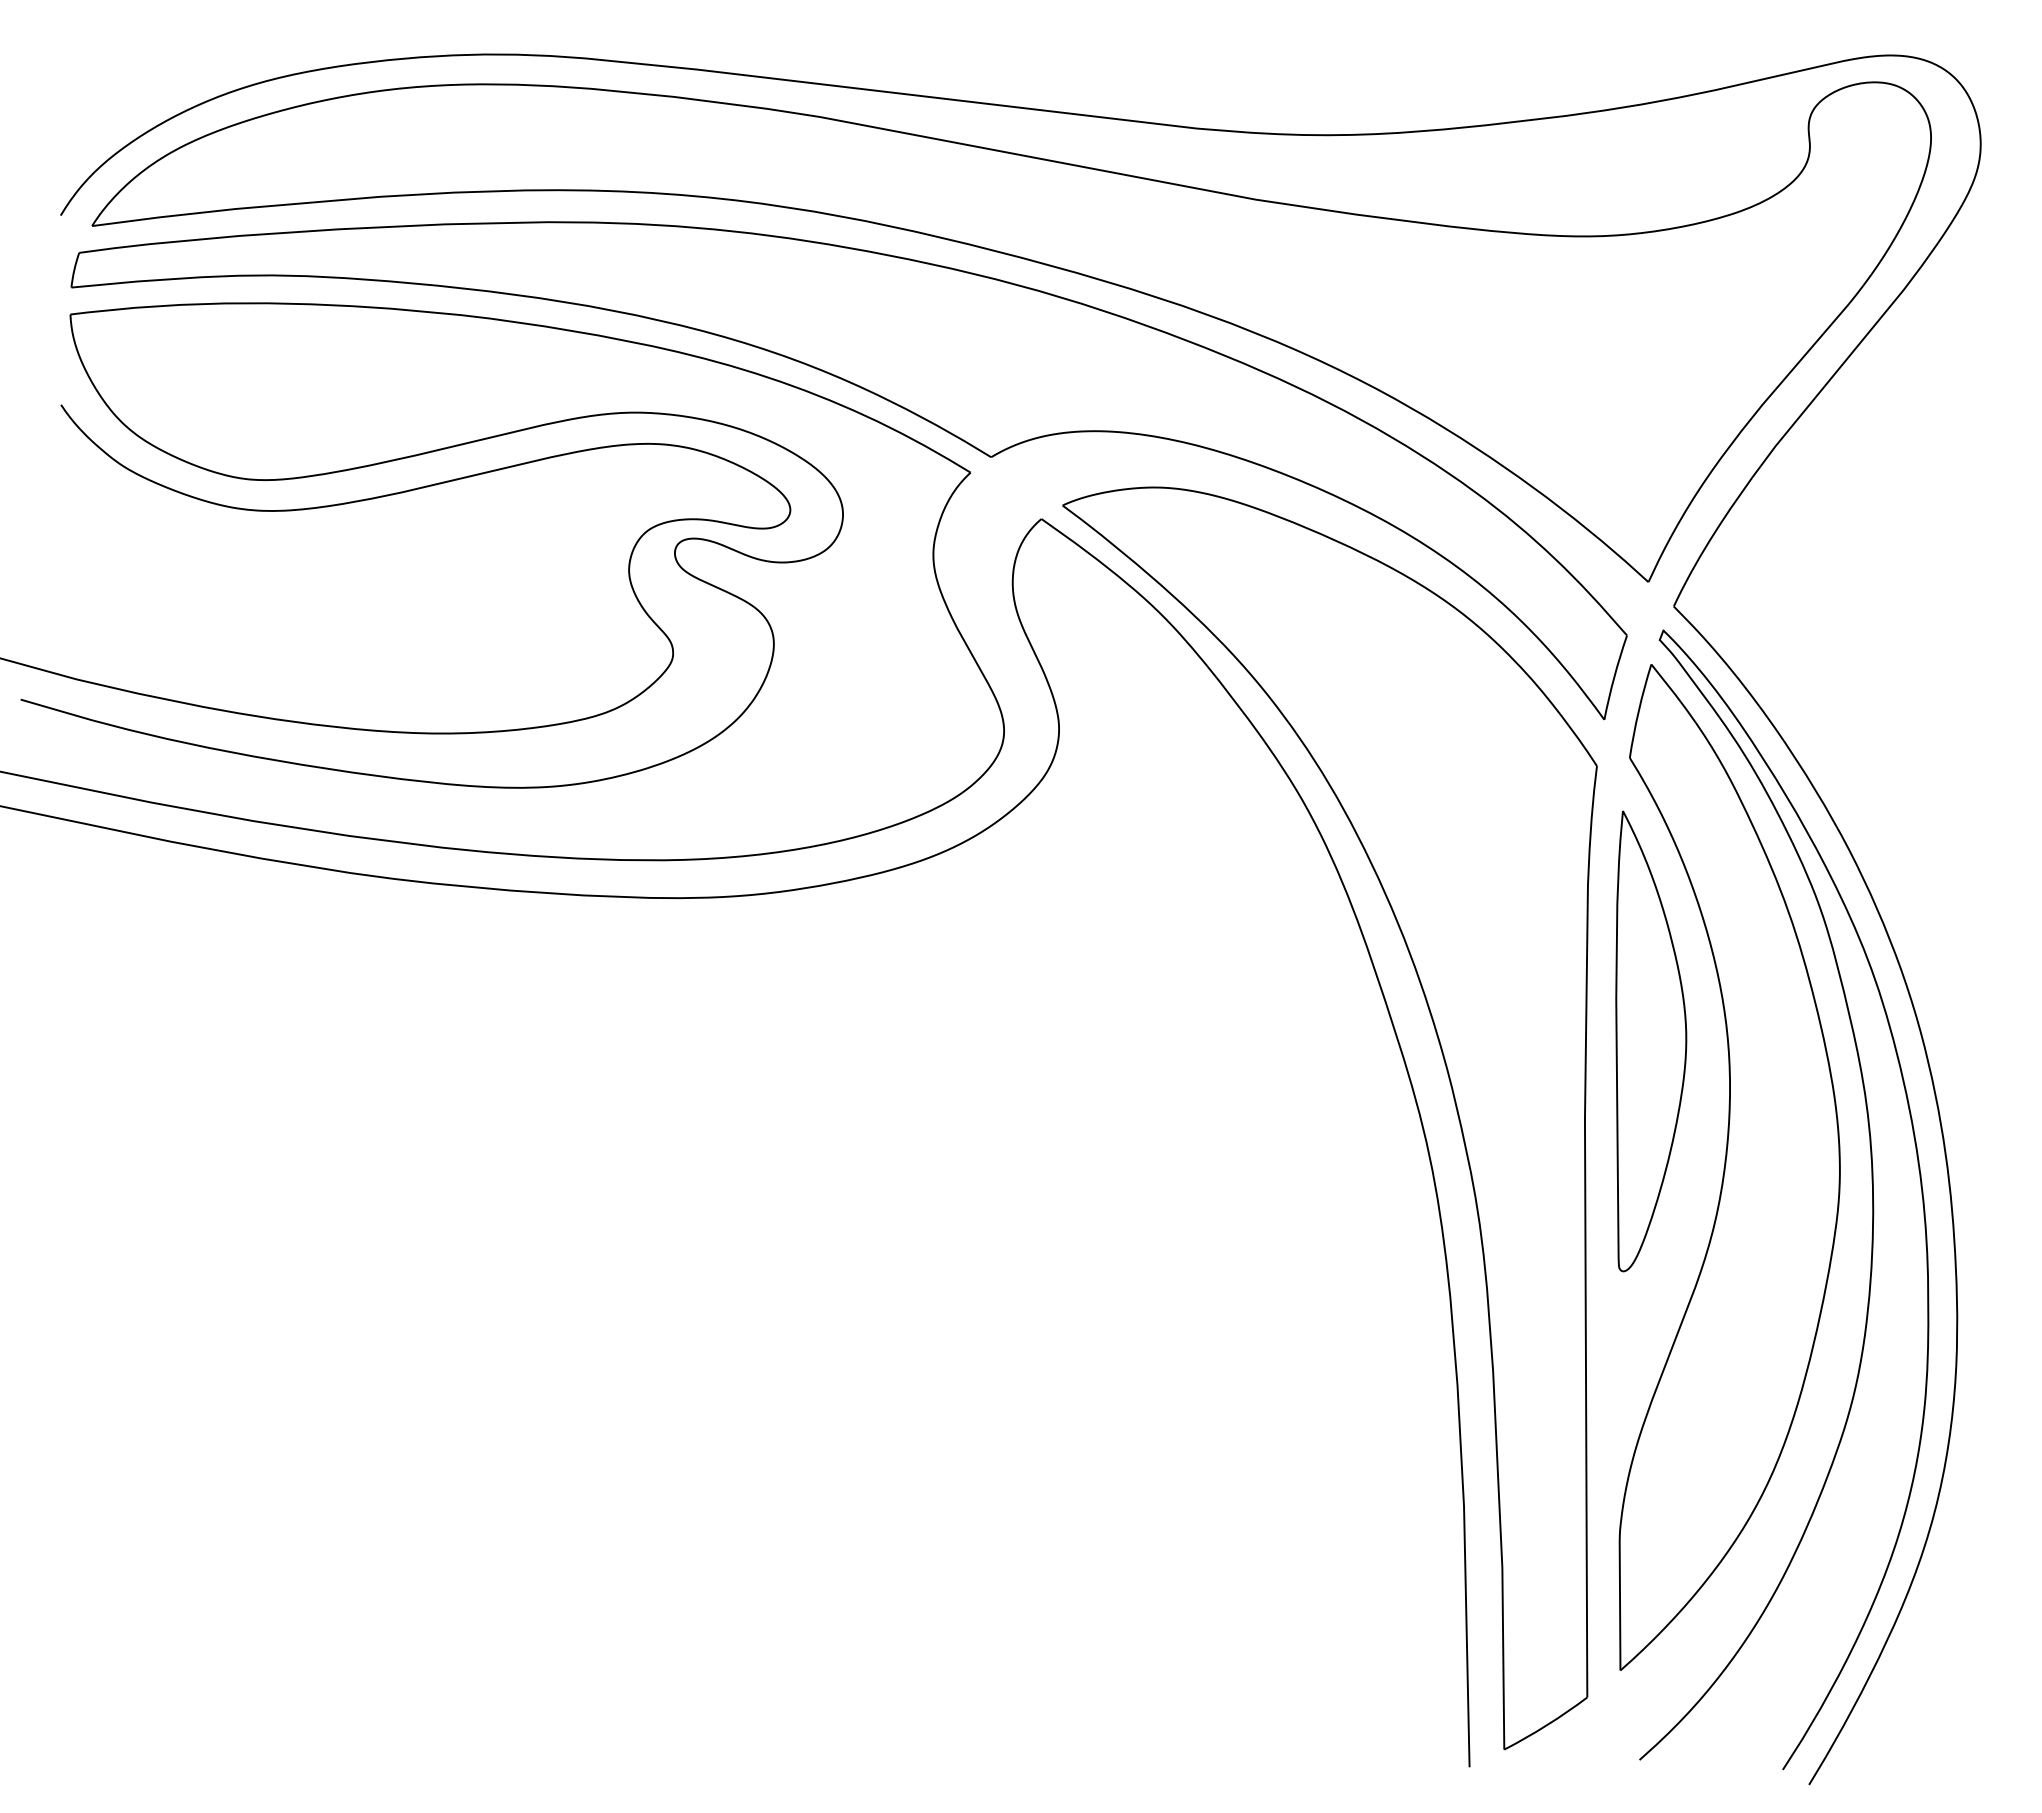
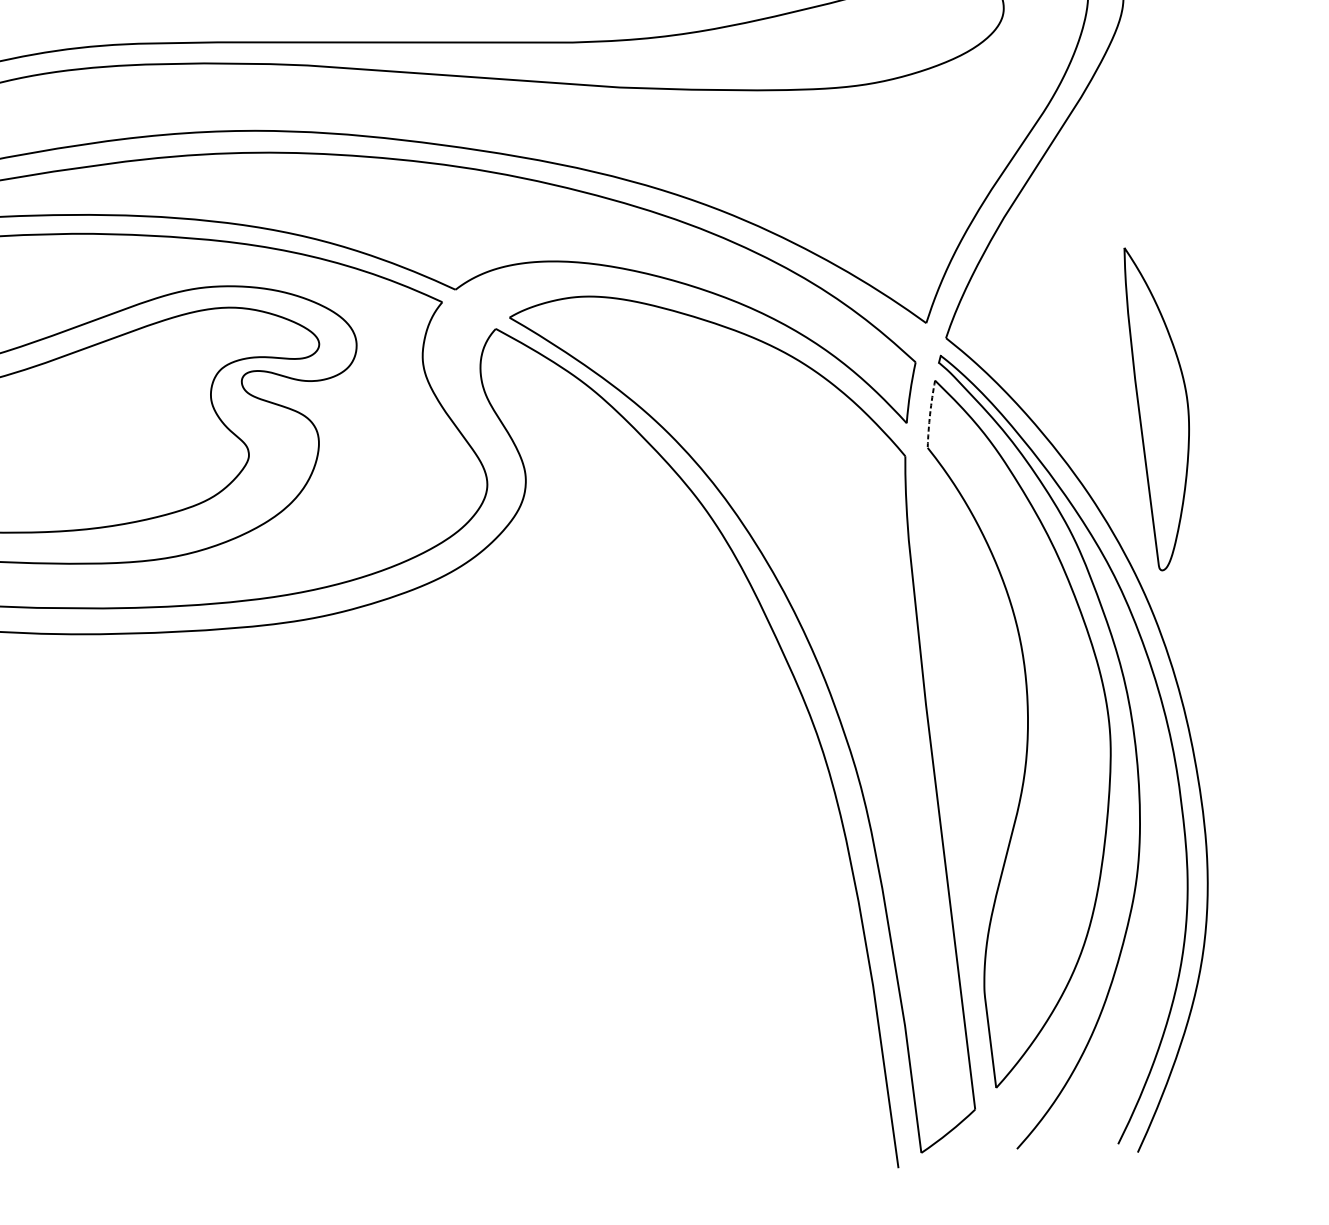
arc: (1638, 710) -> (929, 413), solid -> dashed
part: (1651, 1041) -> (1163, 407), moved

